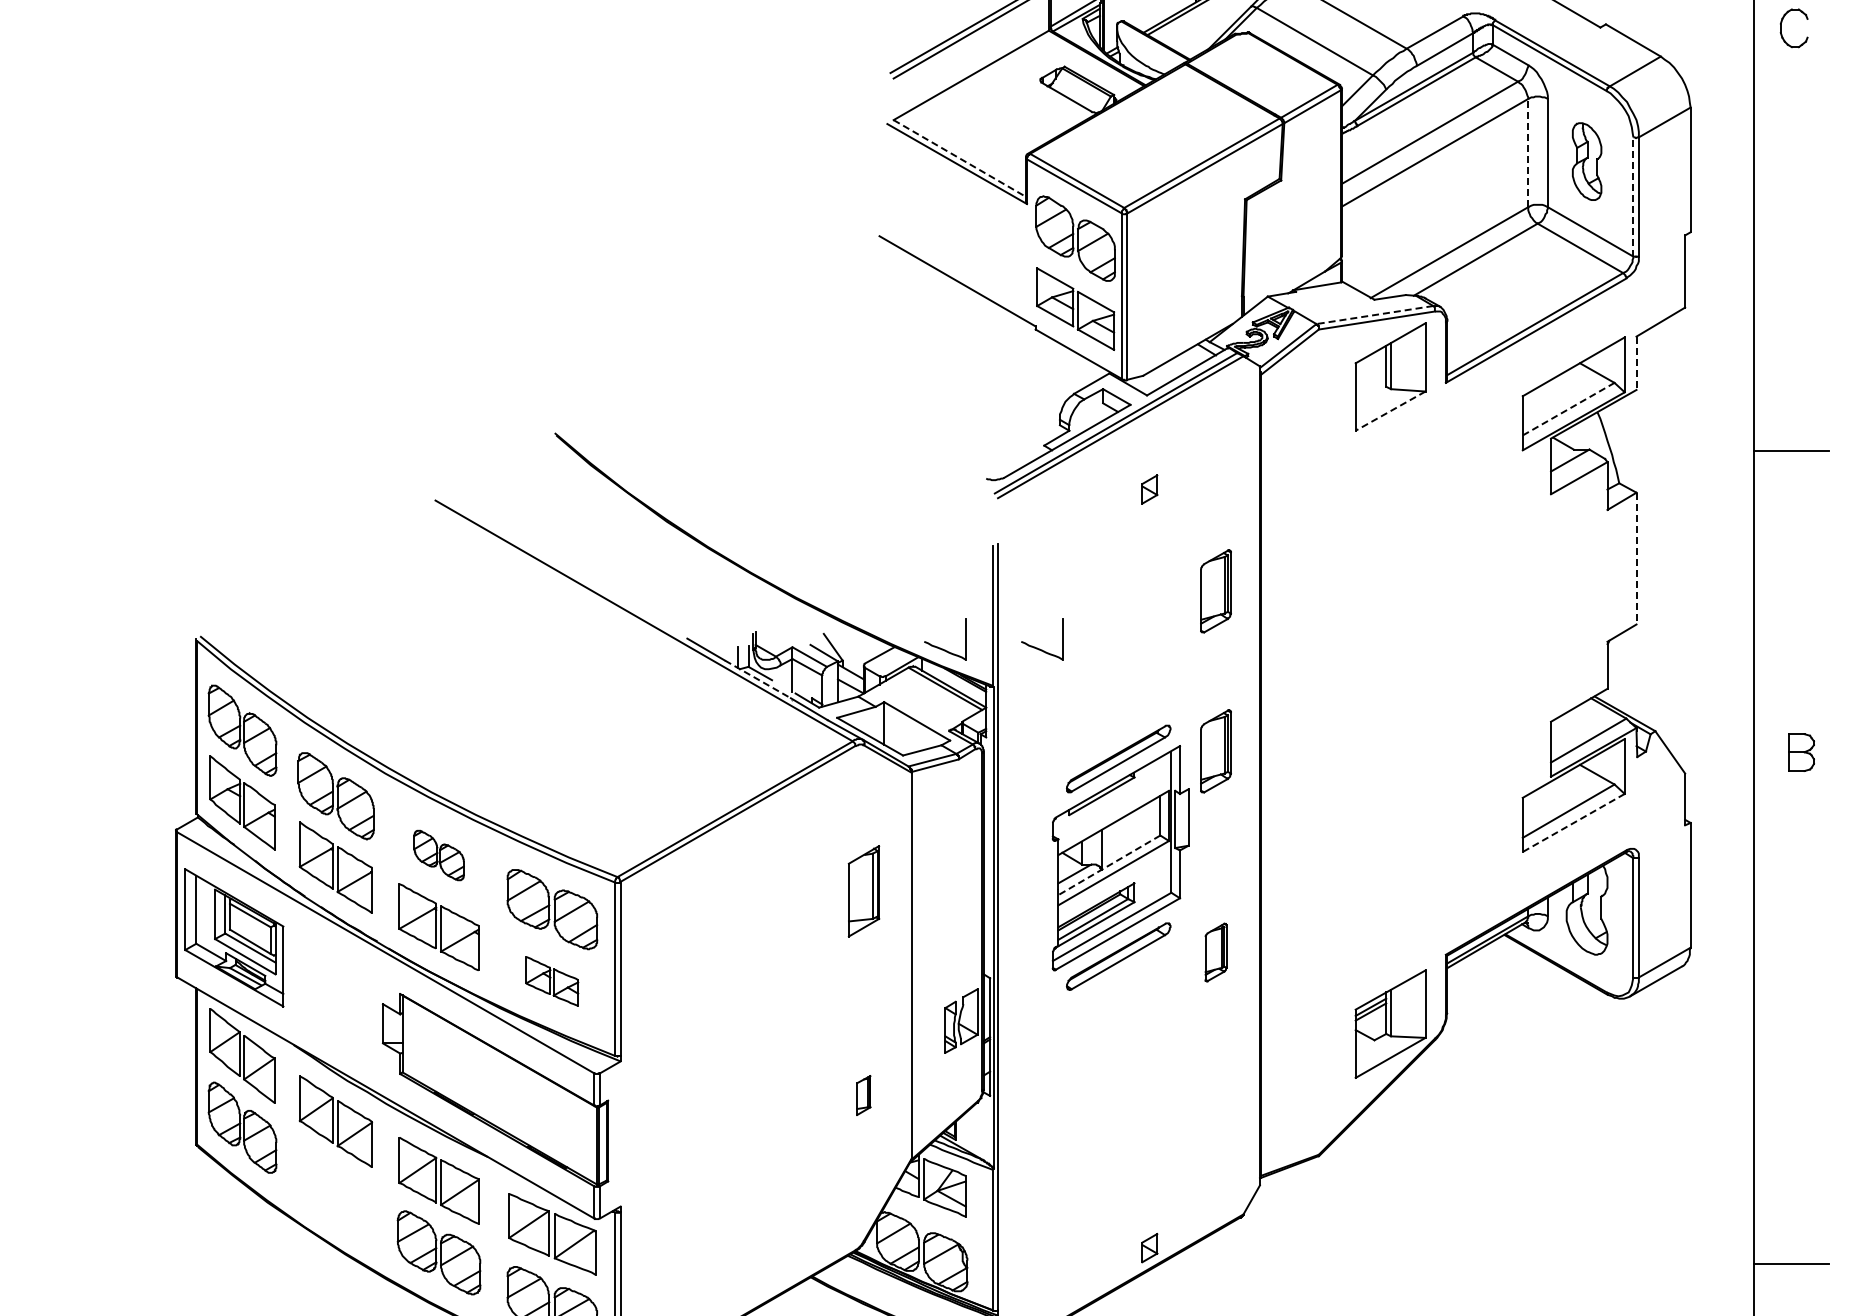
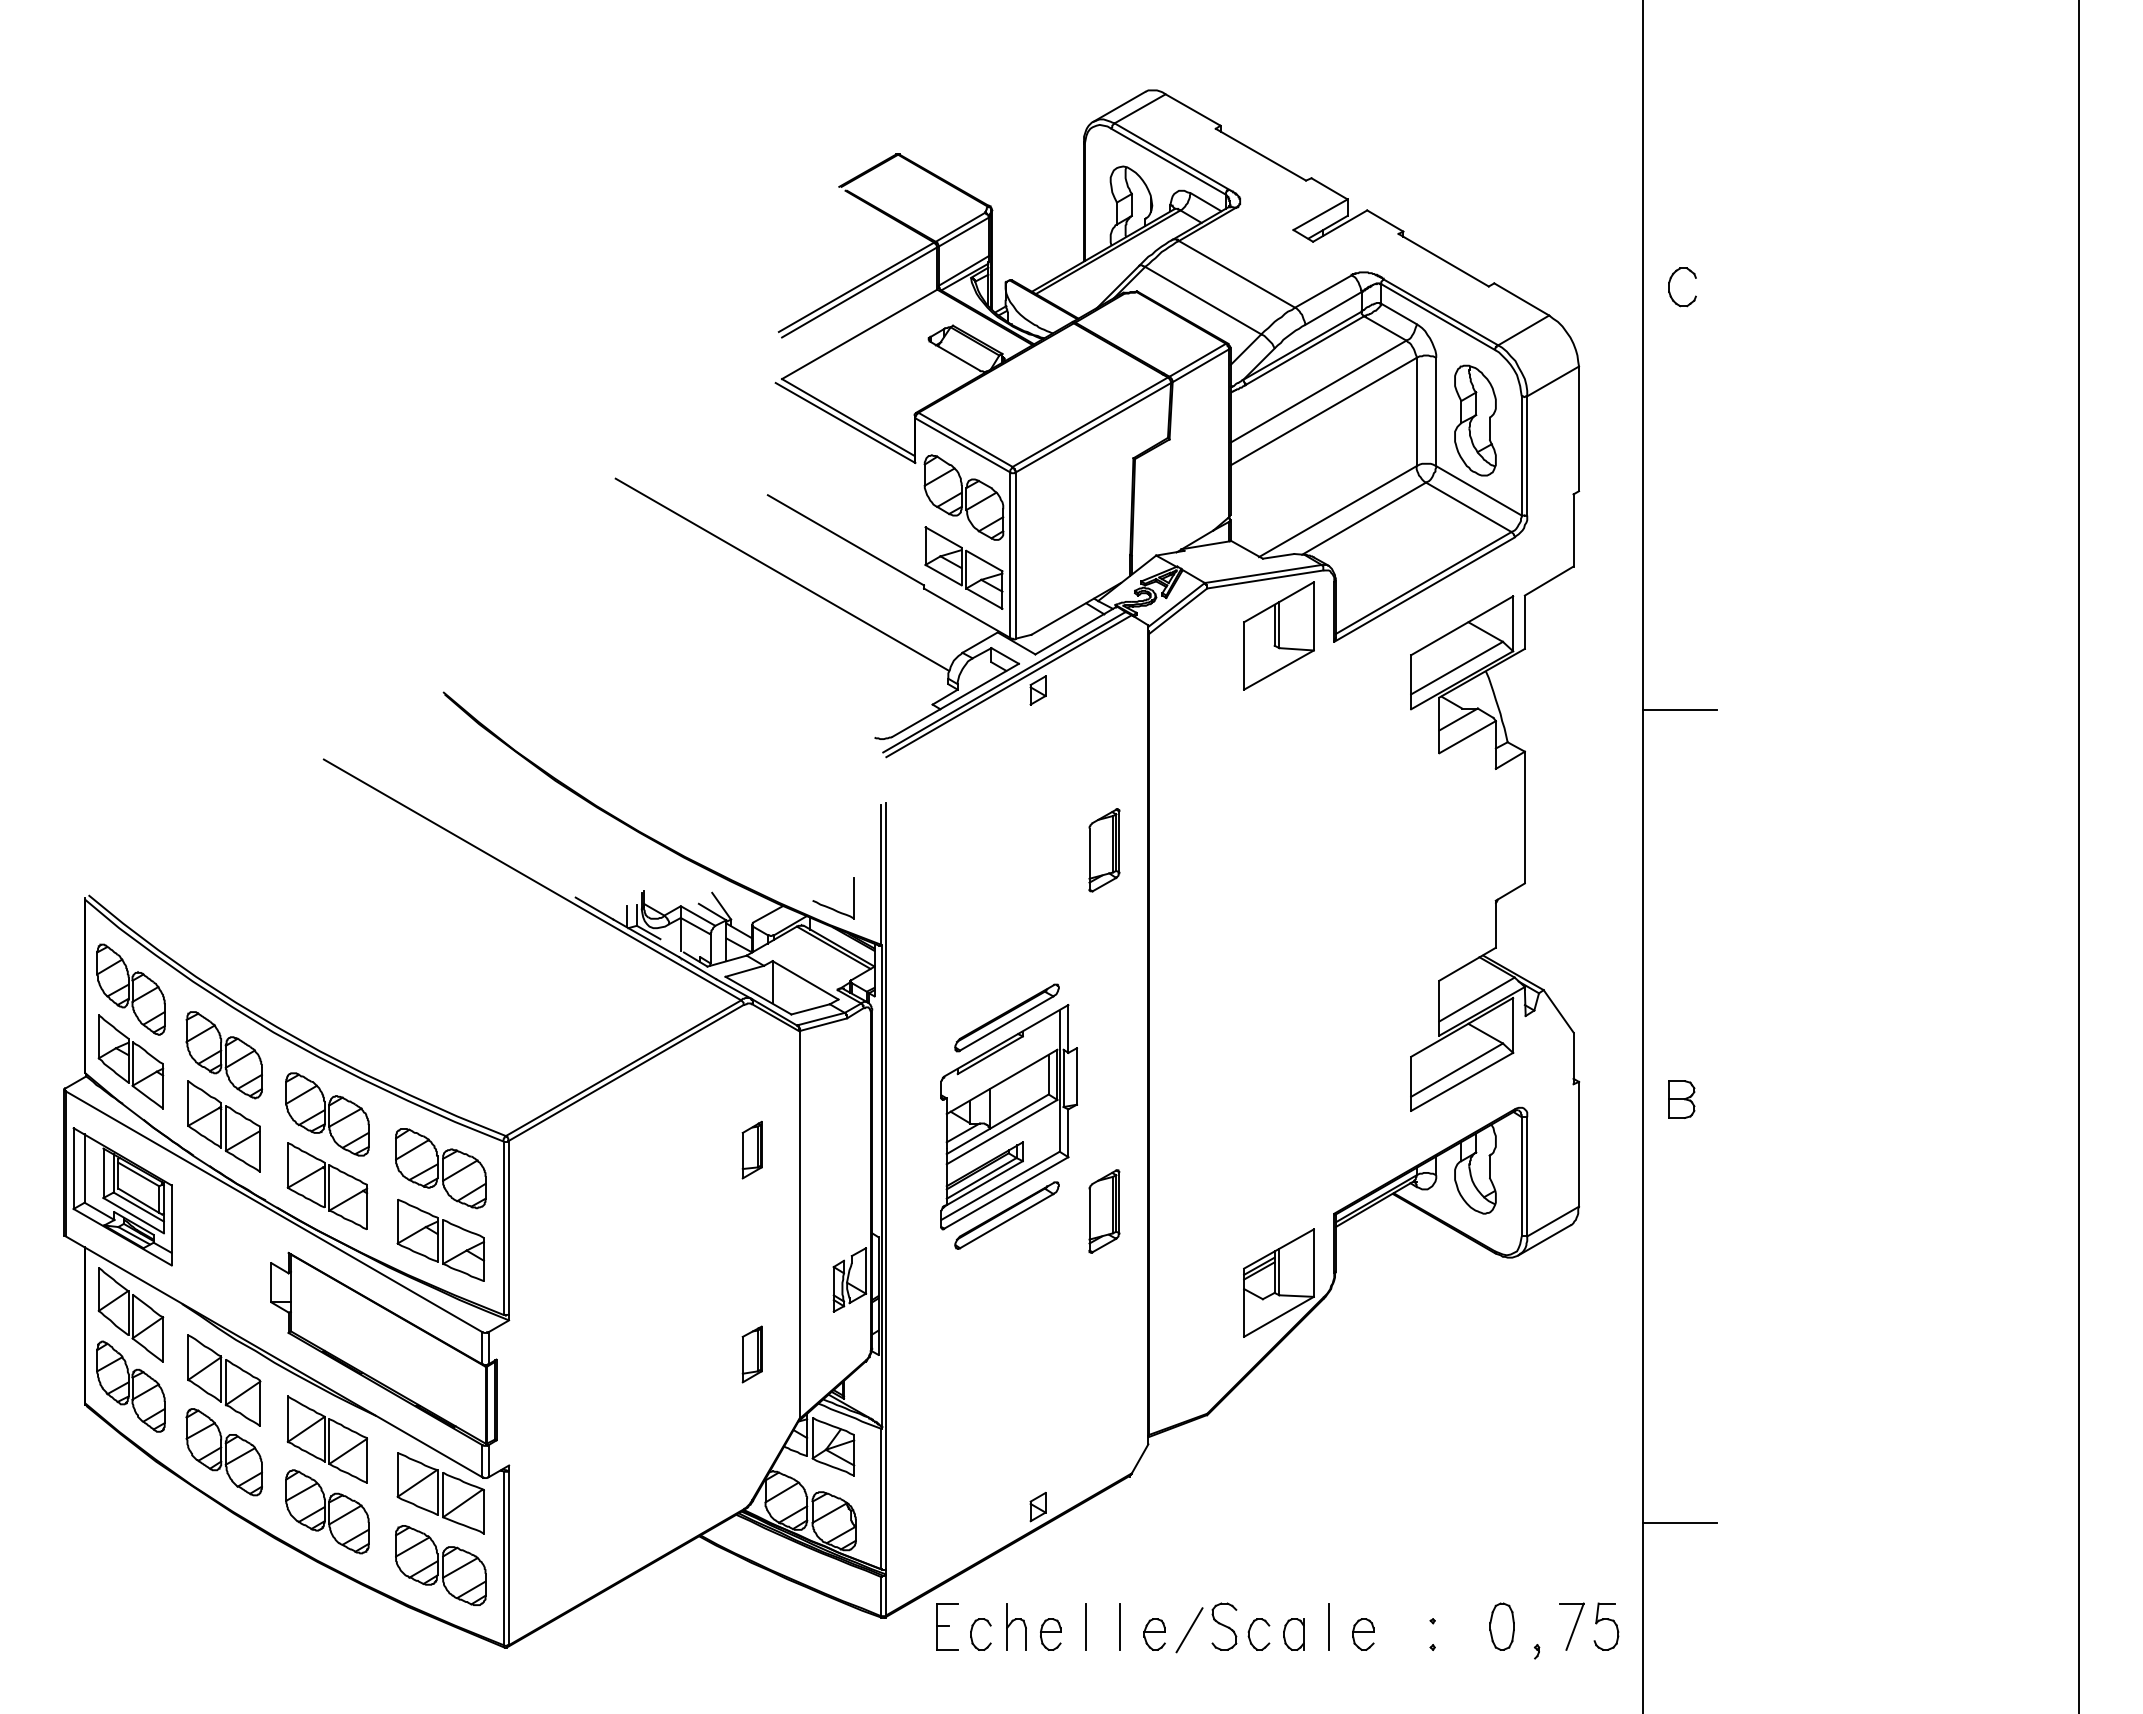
line: (1528, 152) -> (1416, 411), dashed -> solid
line: (960, 158) -> (848, 417), dashed -> solid
part: (1587, 161) -> (1475, 420), size x1.43
line: (1633, 196) -> (1521, 455), dashed -> solid
line: (894, 315) -> (782, 574), added
line: (1374, 315) -> (1262, 574), dashed -> solid
line: (1636, 363) -> (1524, 622), dashed -> solid
line: (1569, 409) -> (1457, 668), dashed -> solid
line: (1390, 411) -> (1278, 670), dashed -> solid
part: (1149, 489) -> (1037, 690), moved
line: (1636, 558) -> (1524, 817), dashed -> solid
part: (1040, 648) -> (928, 907), removed
line: (758, 679) -> (646, 938), dashed -> solid
part: (1216, 751) -> (1104, 1010), removed
part: (1801, 752) -> (1681, 1099), moved
line: (1574, 822) -> (1462, 1081), dashed -> solid
part: (439, 855) -> (327, 1114), size x1.67
line: (1109, 865) -> (997, 1124), dashed -> solid
part: (863, 890) -> (751, 1149), size x0.62
part: (1216, 952) -> (1104, 1211), size x1.43
part: (552, 981) -> (440, 1240), size x1.67
part: (863, 1095) -> (751, 1354), size x1.43
part: (335, 1193) -> (223, 1452), added

